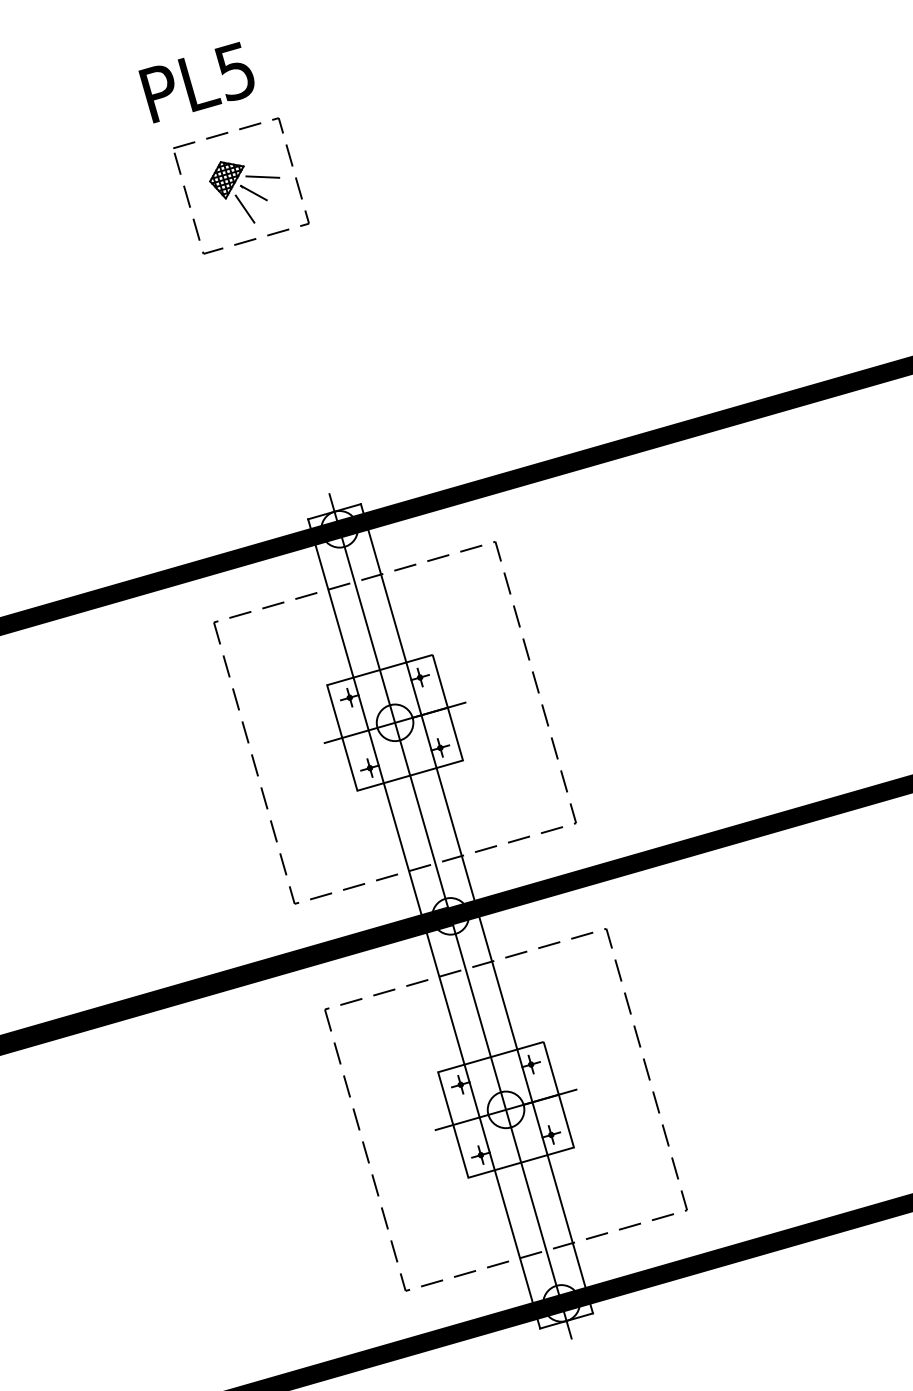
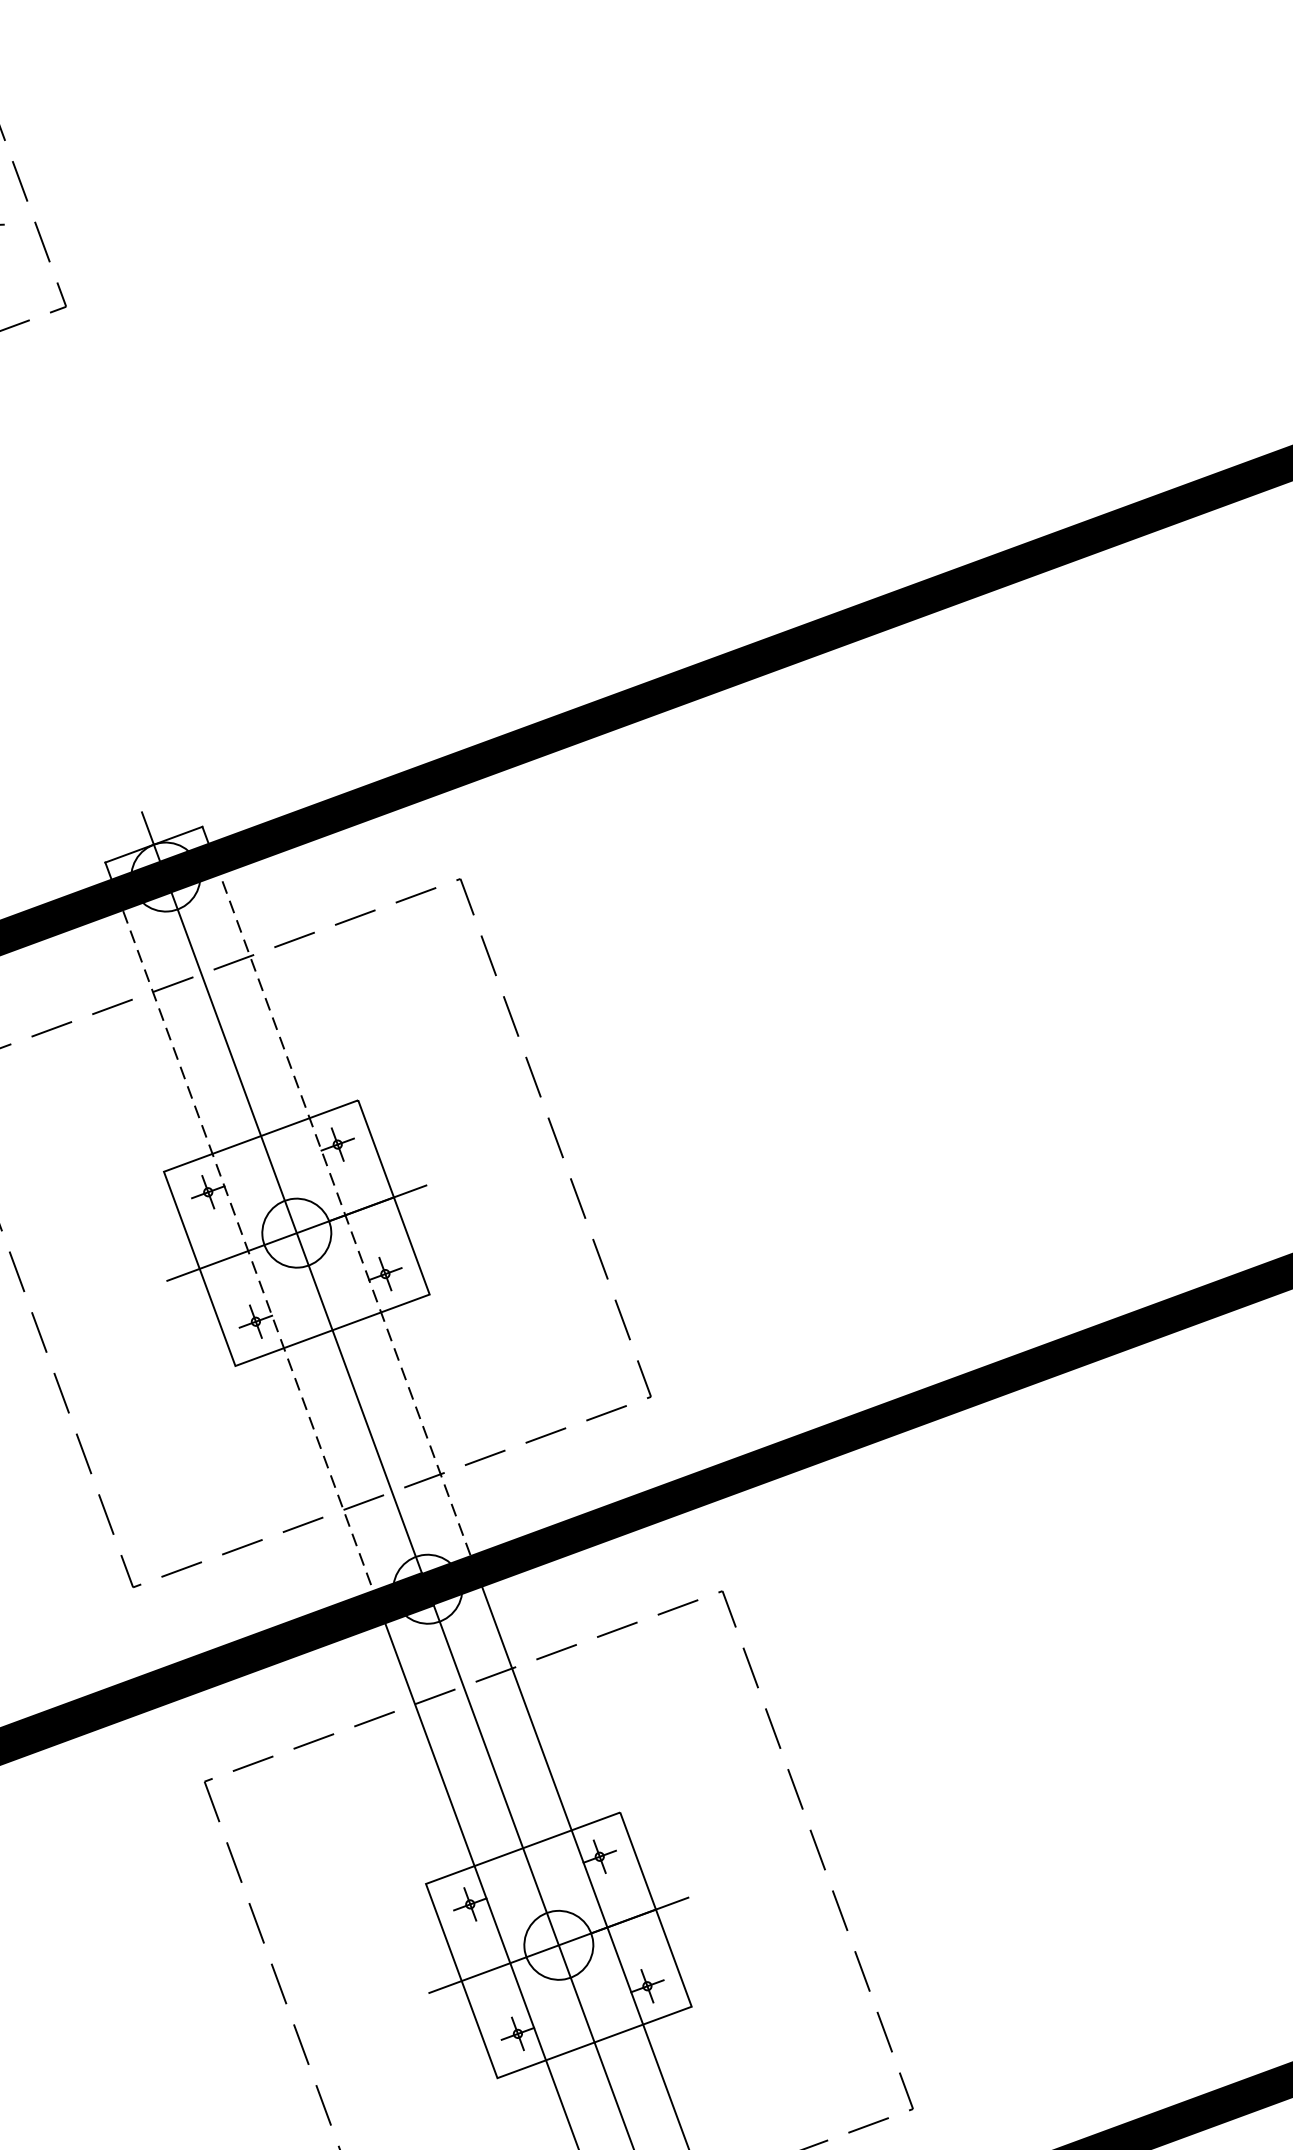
line: (421, 714) -> (345, 1213), solid -> dashed
line: (368, 730) -> (247, 1251), solid -> dashed

